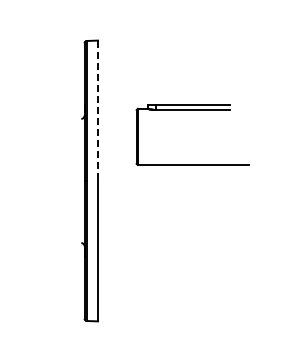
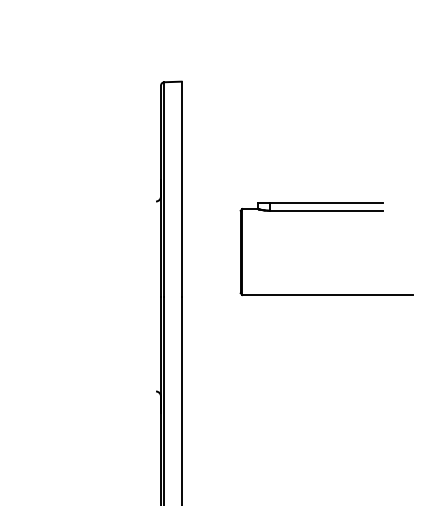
part: (192, 110) -> (326, 211), moved
line: (98, 111) -> (182, 190), dashed -> solid

